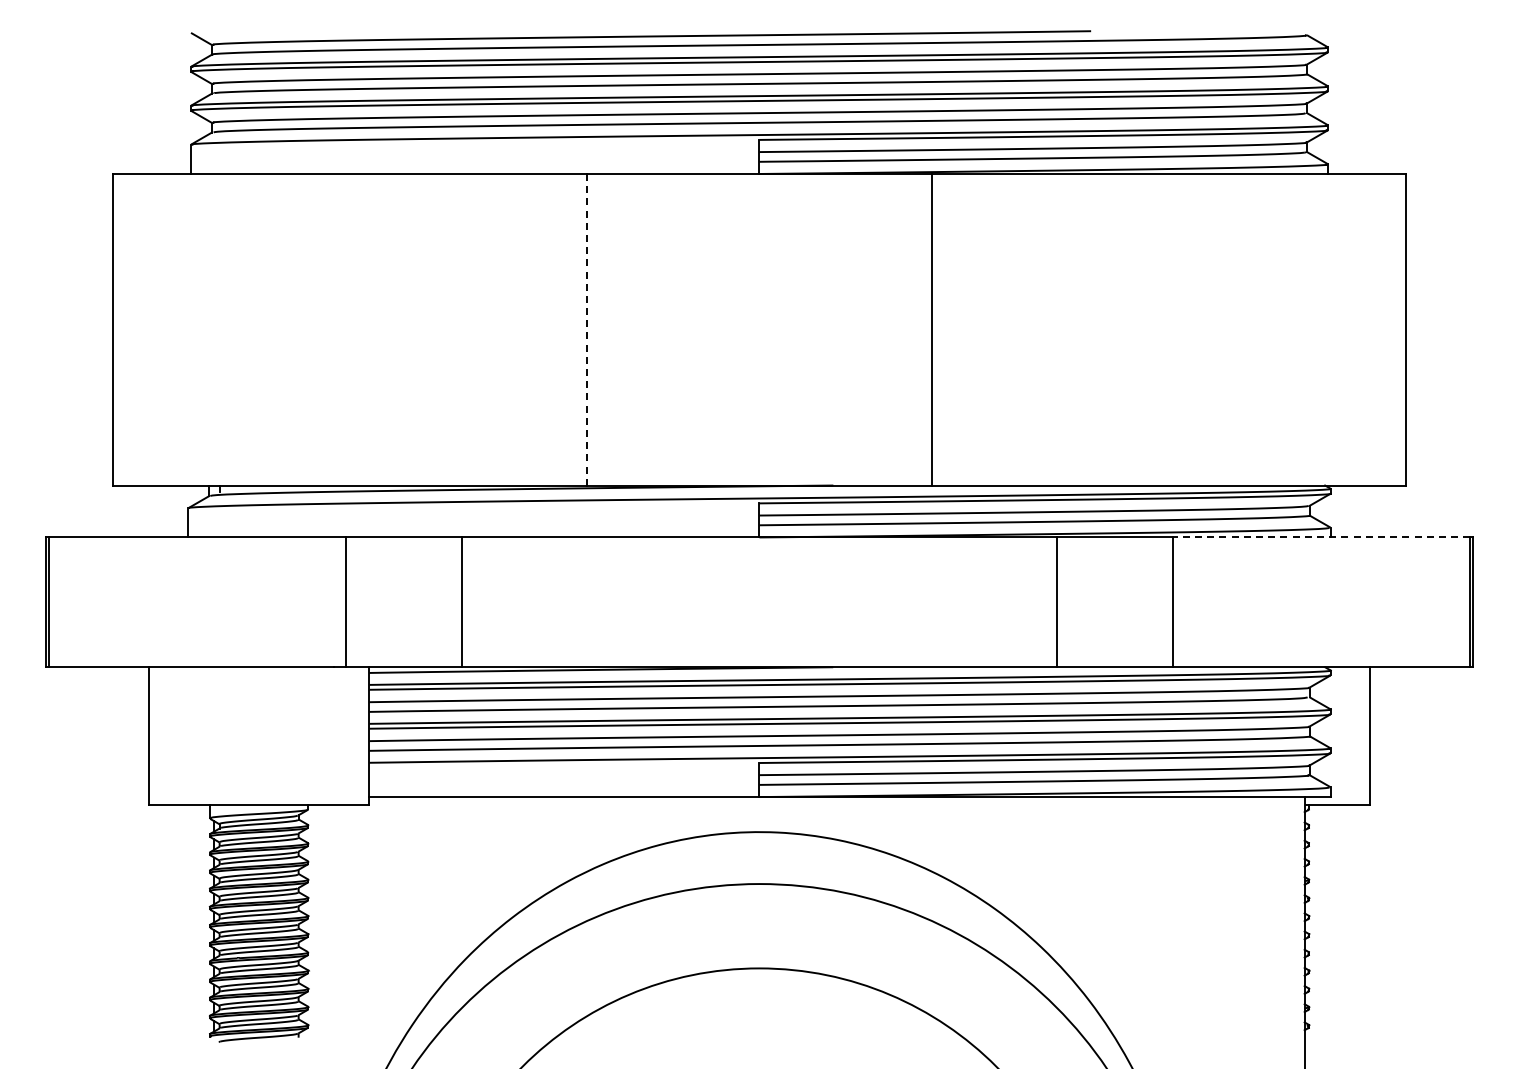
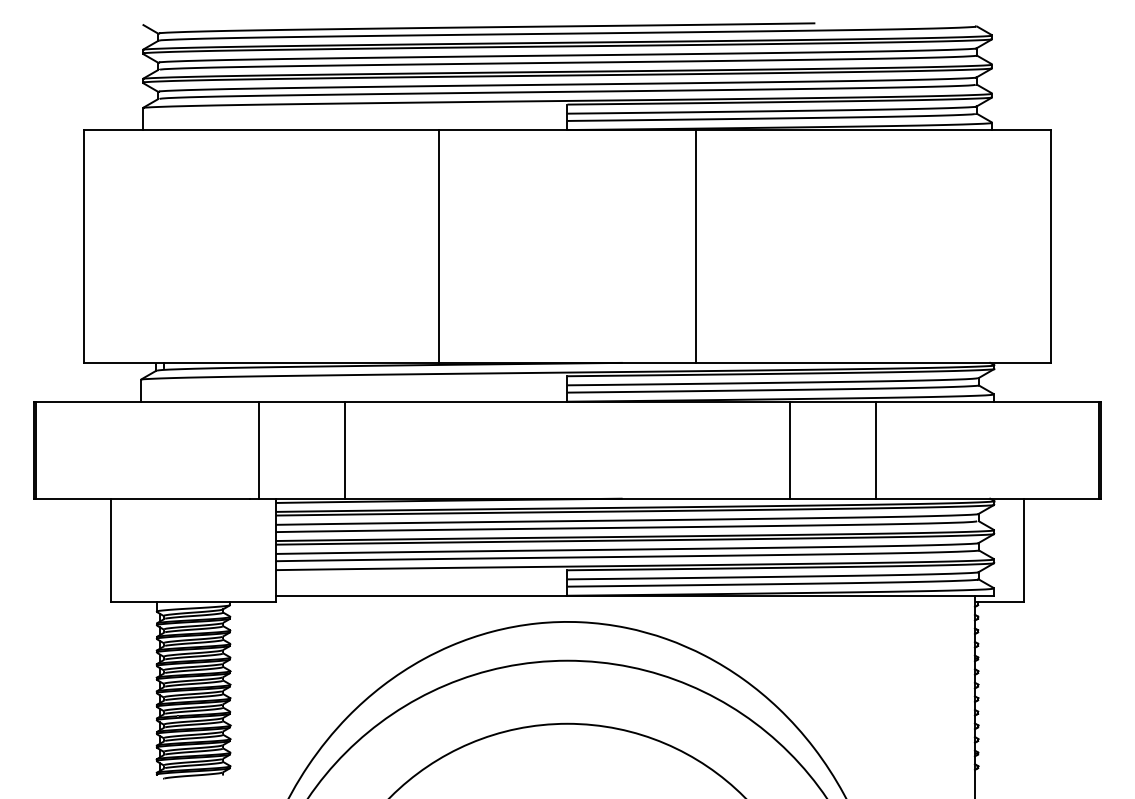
line: (587, 329) -> (438, 246), dashed -> solid
line: (1321, 537) -> (987, 401), dashed -> solid

